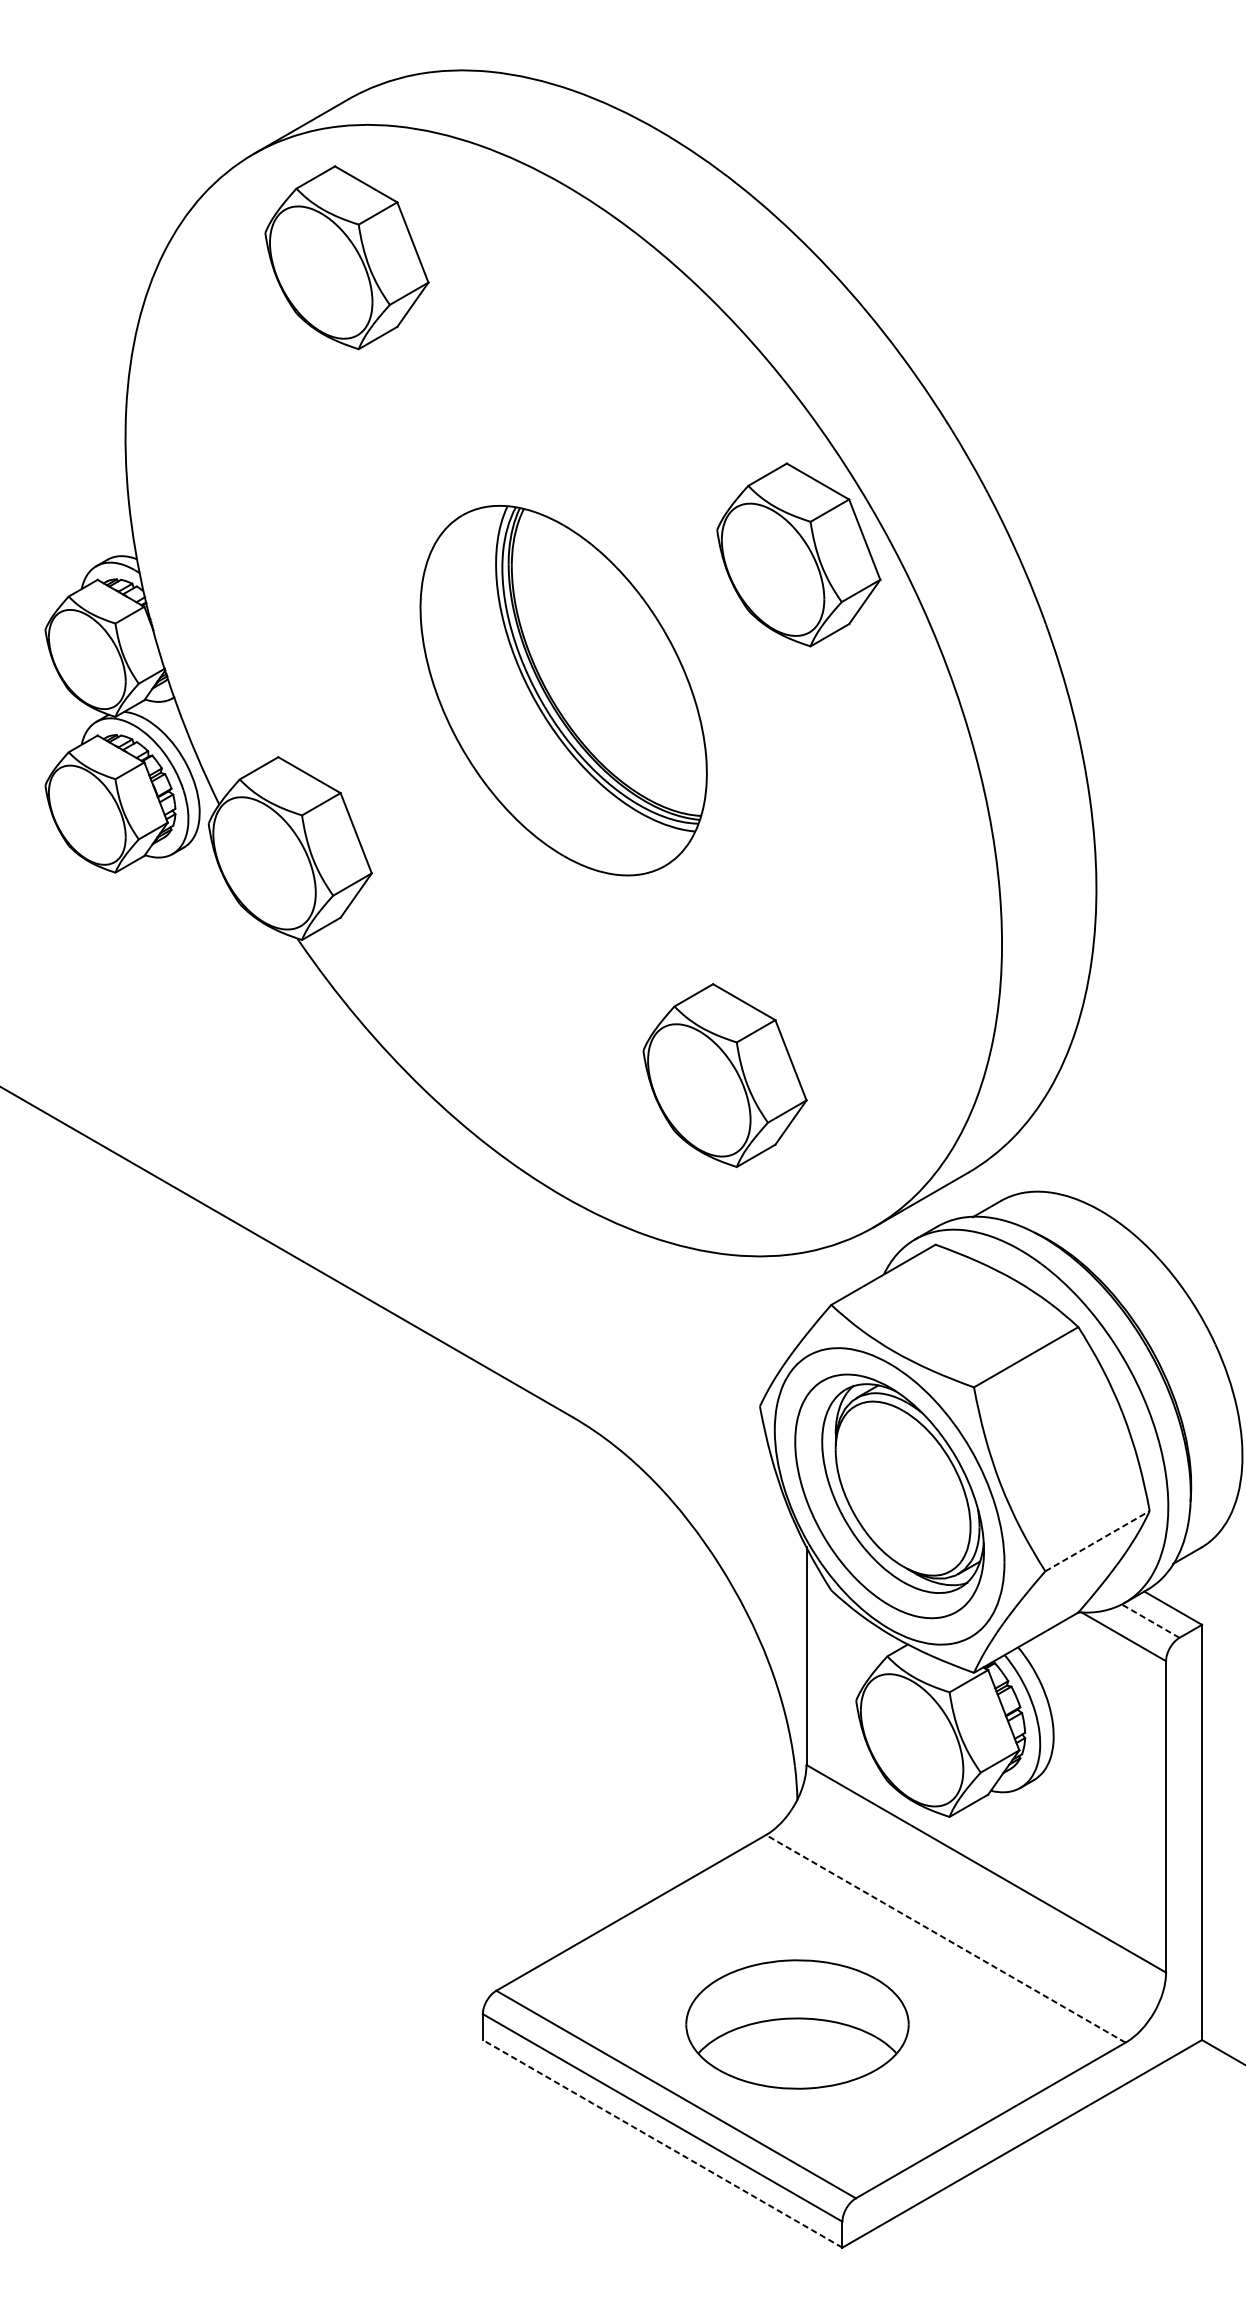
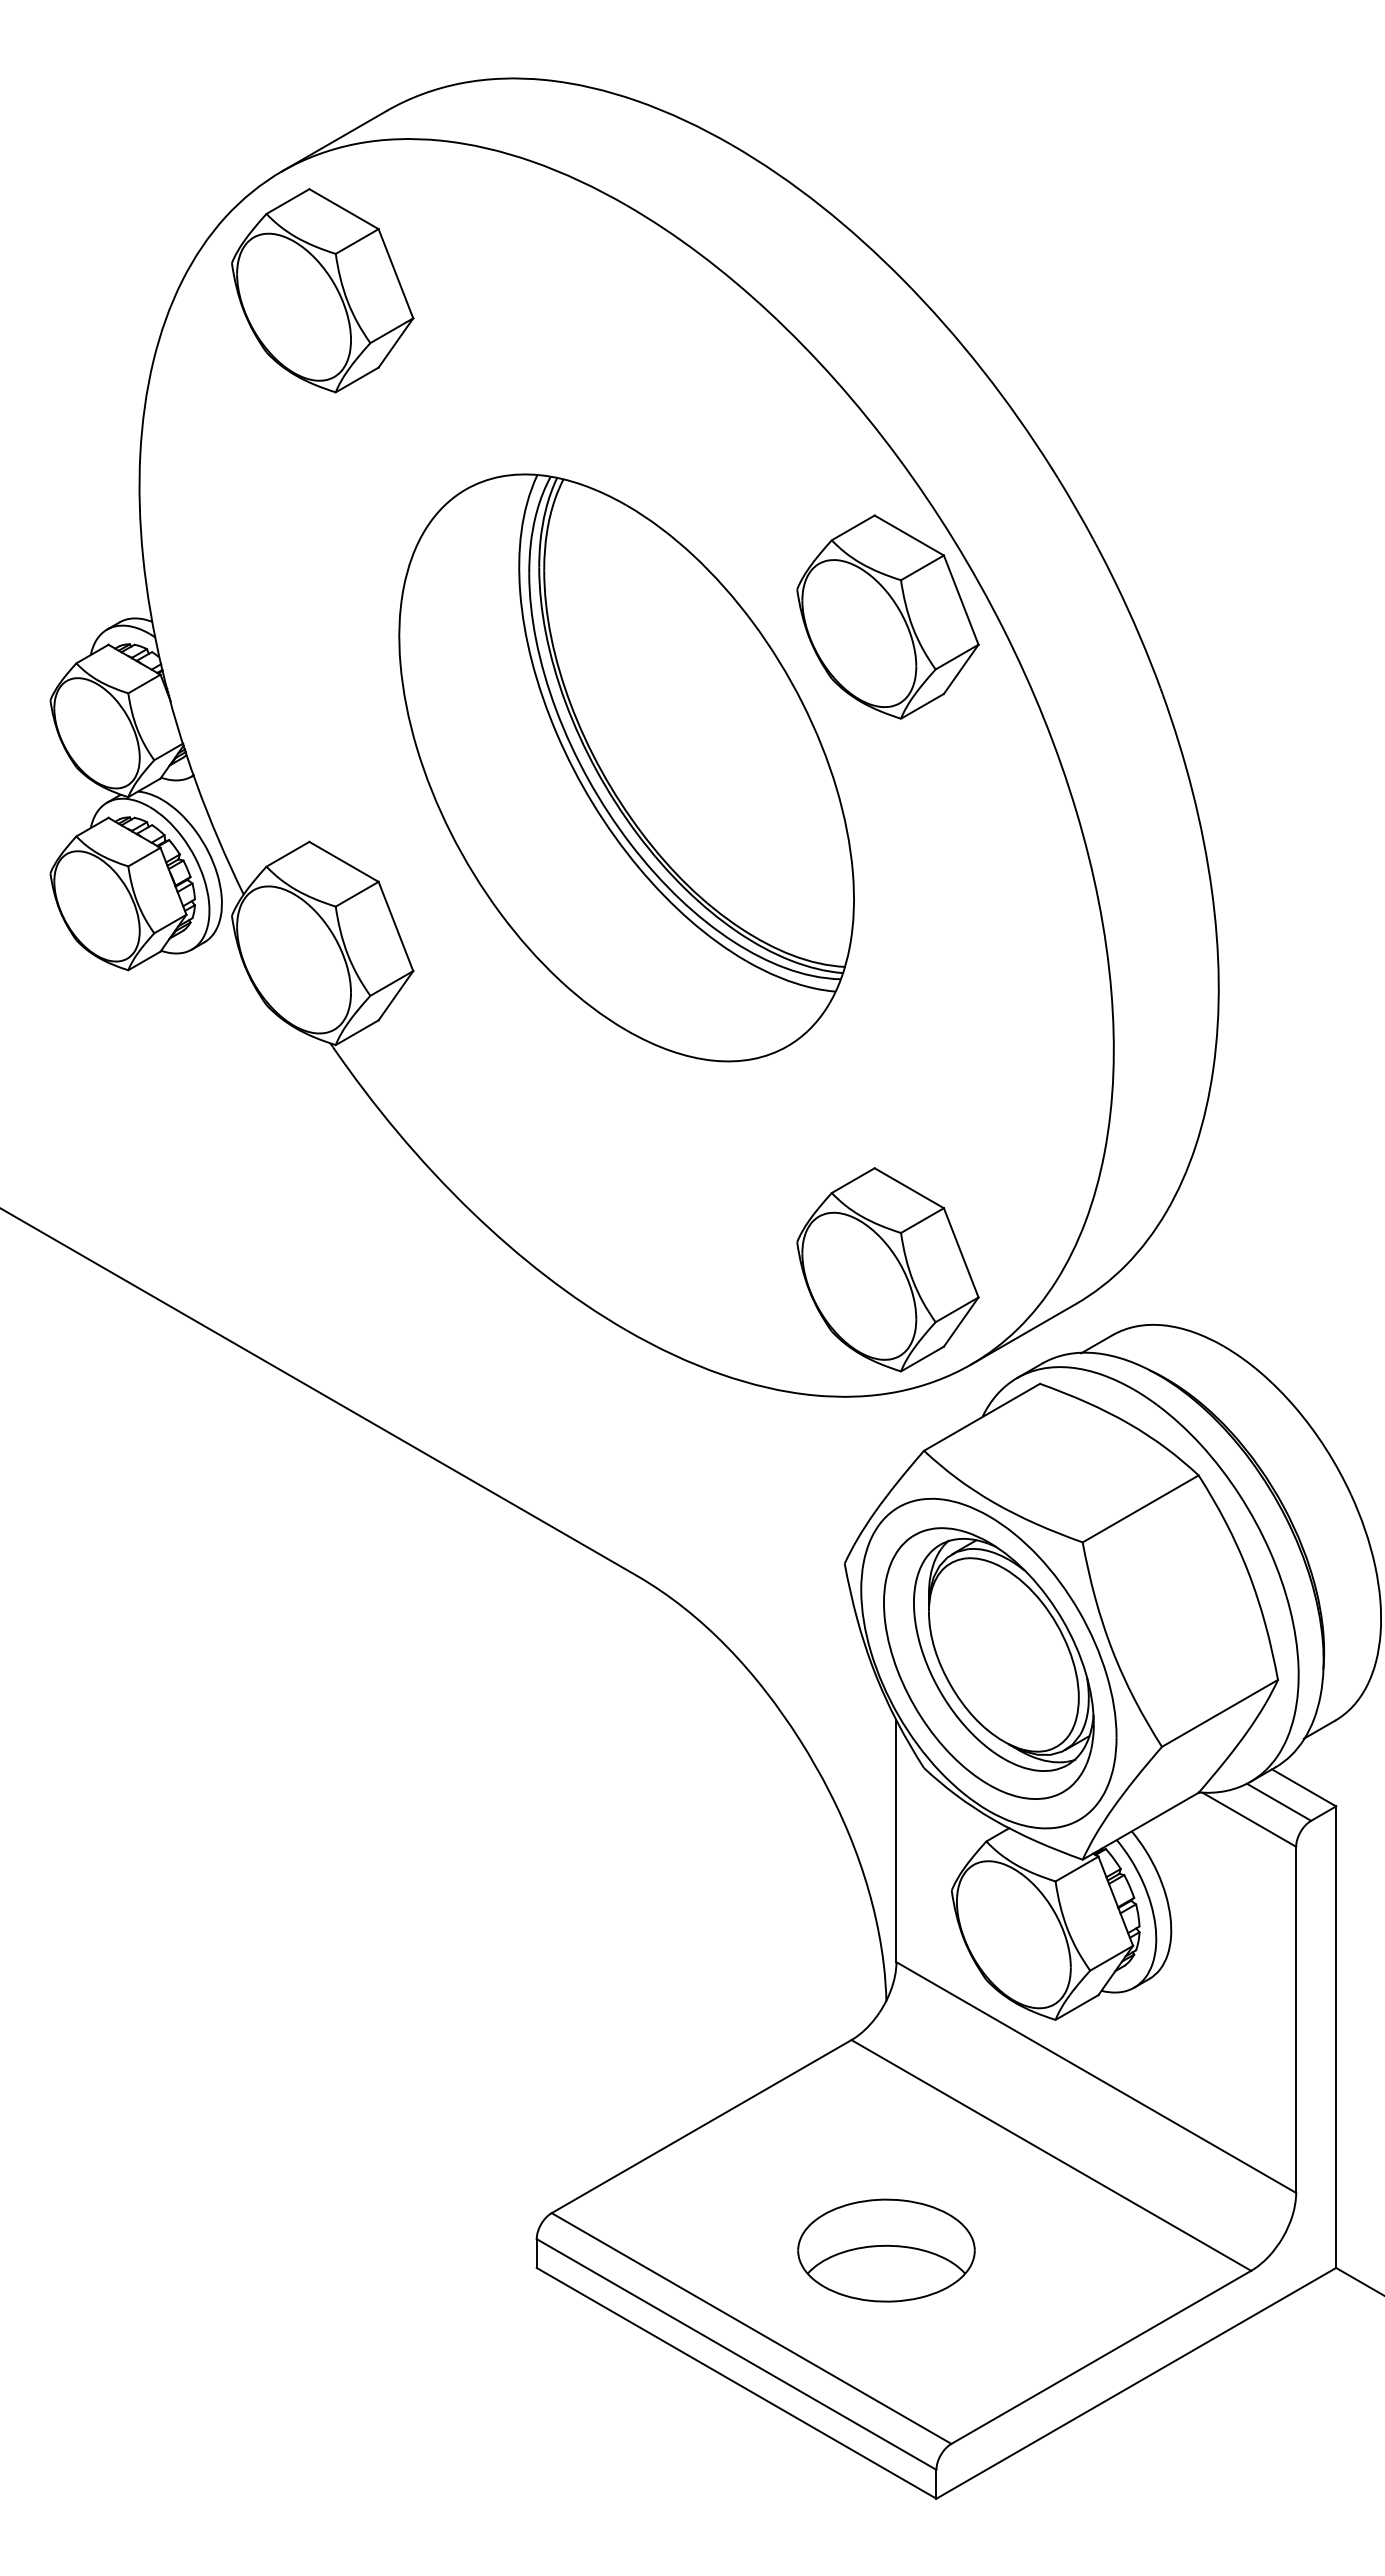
part: (346, 257) -> (322, 290), moved
part: (563, 690) -> (626, 767), size x1.43
part: (724, 1075) -> (887, 1269), moved
line: (1097, 1541) -> (1220, 1713), dashed -> solid
line: (1150, 1621) -> (1278, 1802), dashed -> solid
line: (945, 1938) -> (1051, 2155), dashed -> solid
part: (797, 2024) -> (886, 2250), size x0.71
line: (662, 2144) -> (736, 2383), dashed -> solid

